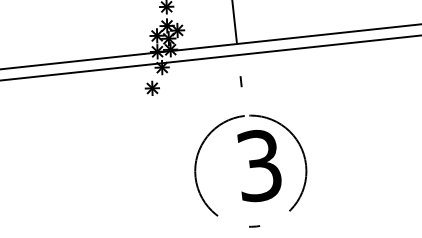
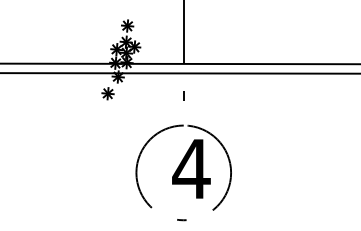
text: (259, 165) -> (191, 168), 3 -> 4

